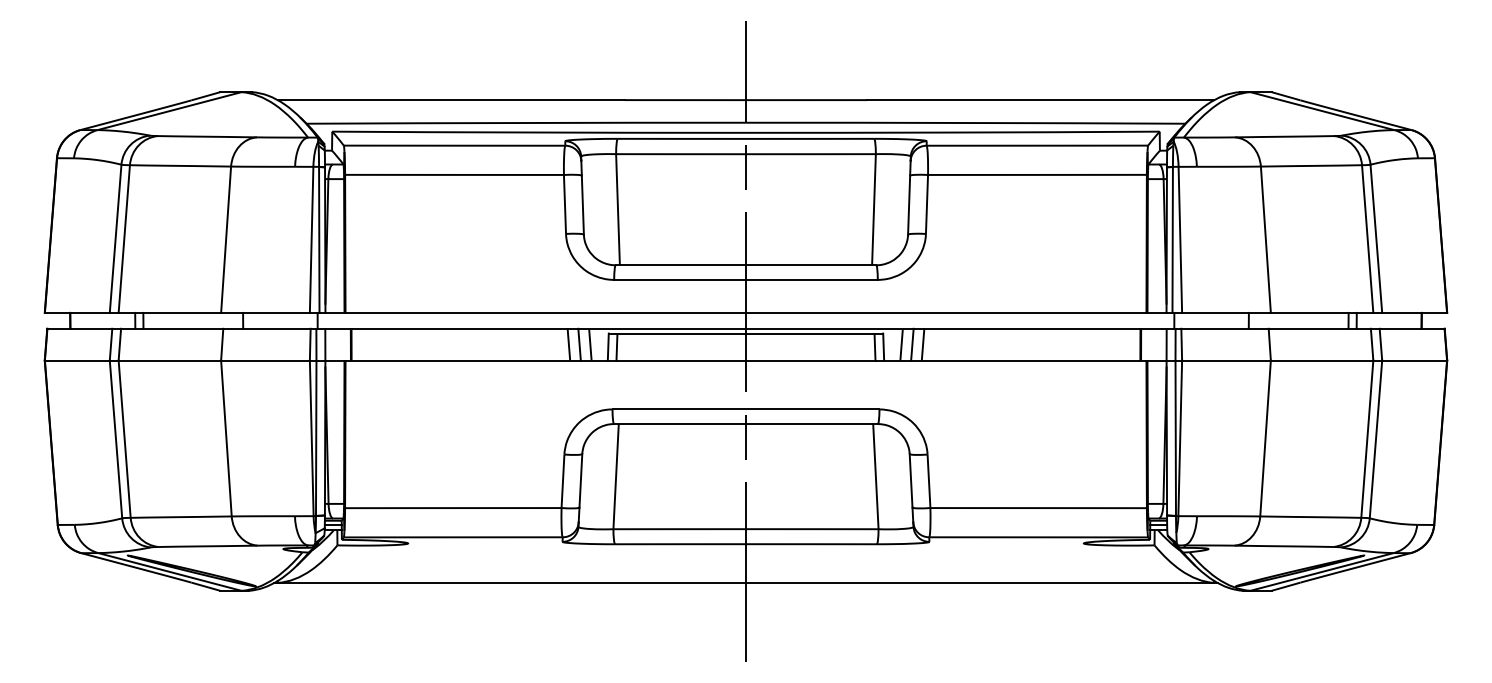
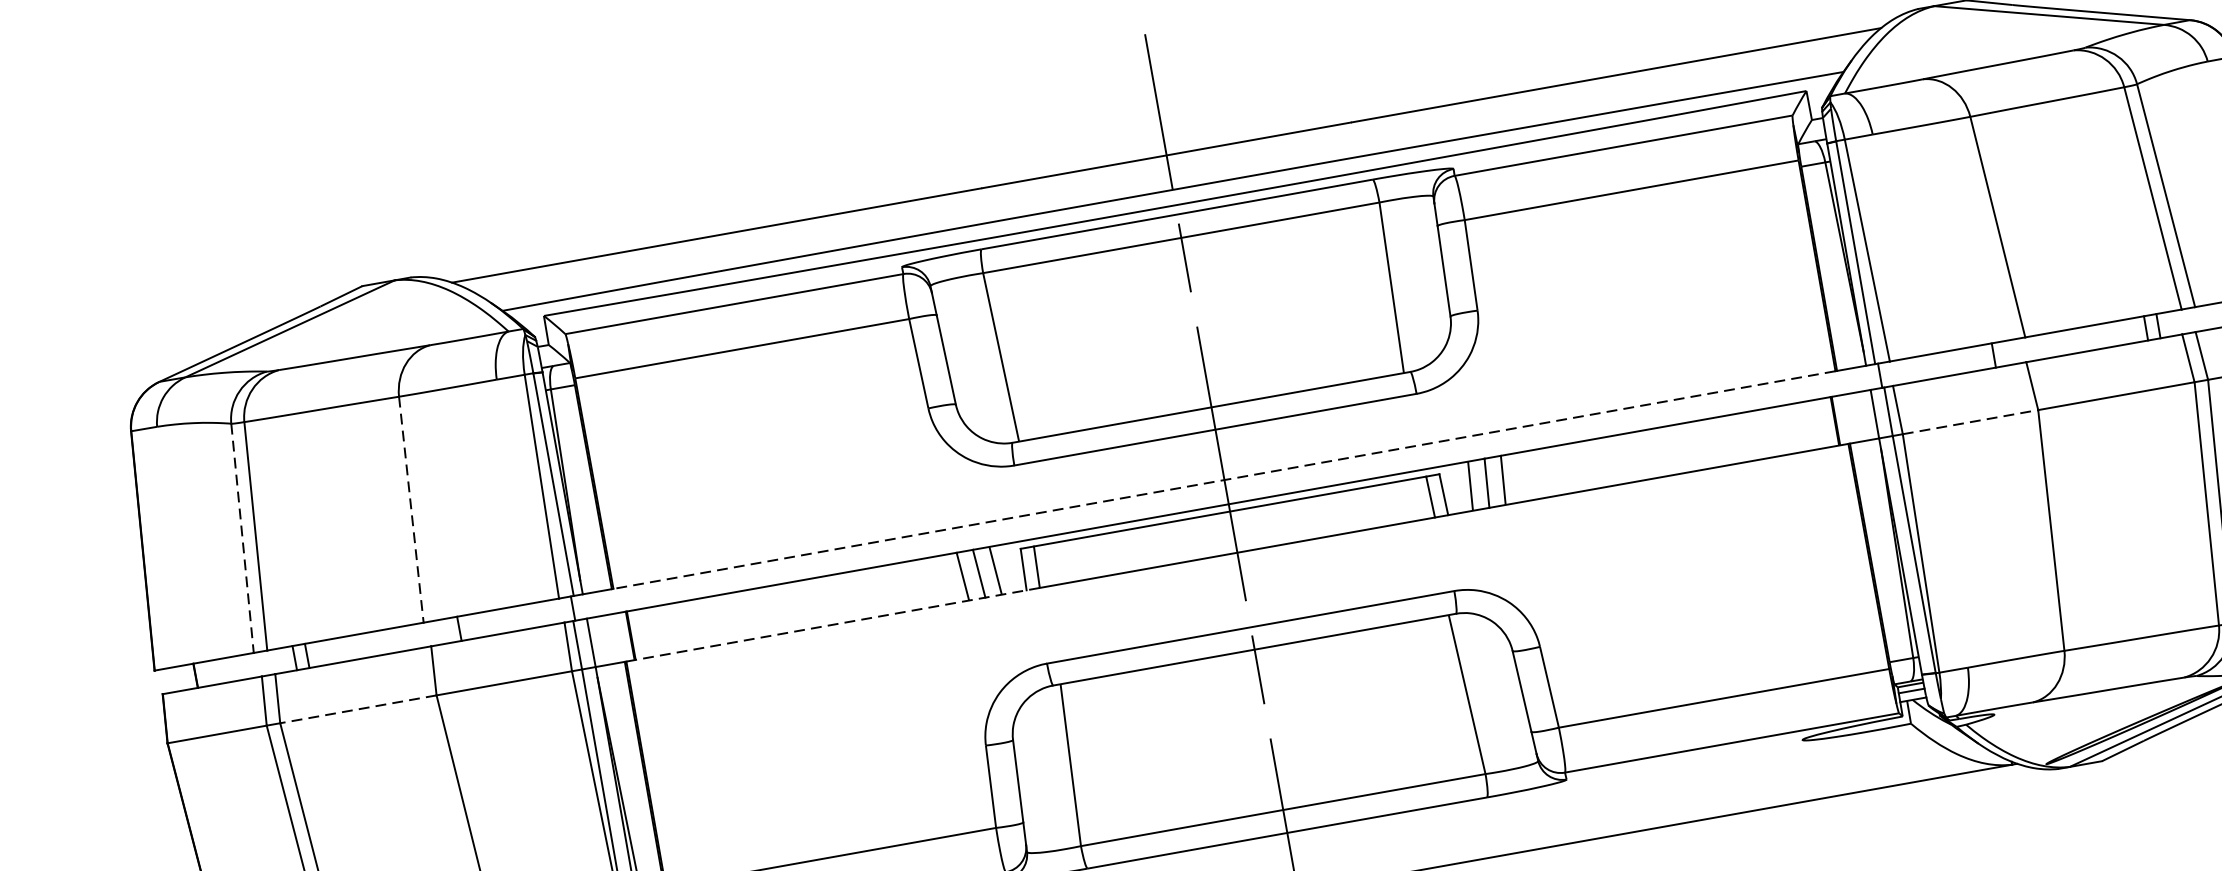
line: (115, 239) -> (242, 539), solid -> dashed
line: (226, 240) -> (412, 510), solid -> dashed
line: (745, 312) -> (1223, 479), solid -> dashed
line: (169, 360) -> (357, 709), solid -> dashed
line: (480, 360) -> (832, 624), solid -> dashed
line: (1226, 360) -> (1970, 422), solid -> dashed

